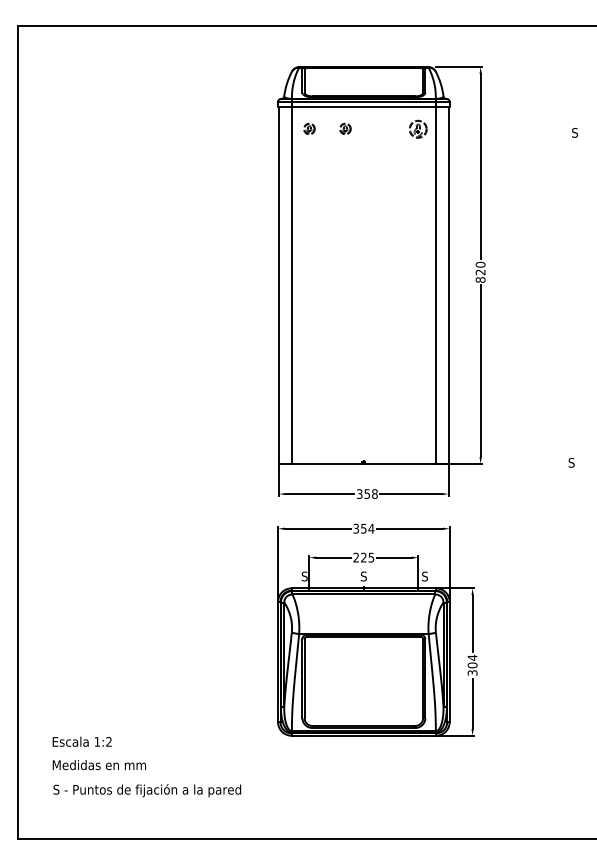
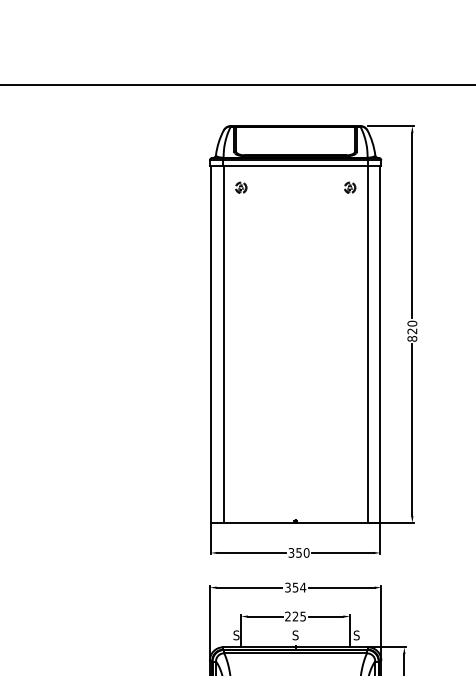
part: (345, 128) -> (277, 187), removed
part: (418, 128) -> (350, 187), size x0.62
text: (374, 493) -> (306, 552), 358 -> 350

